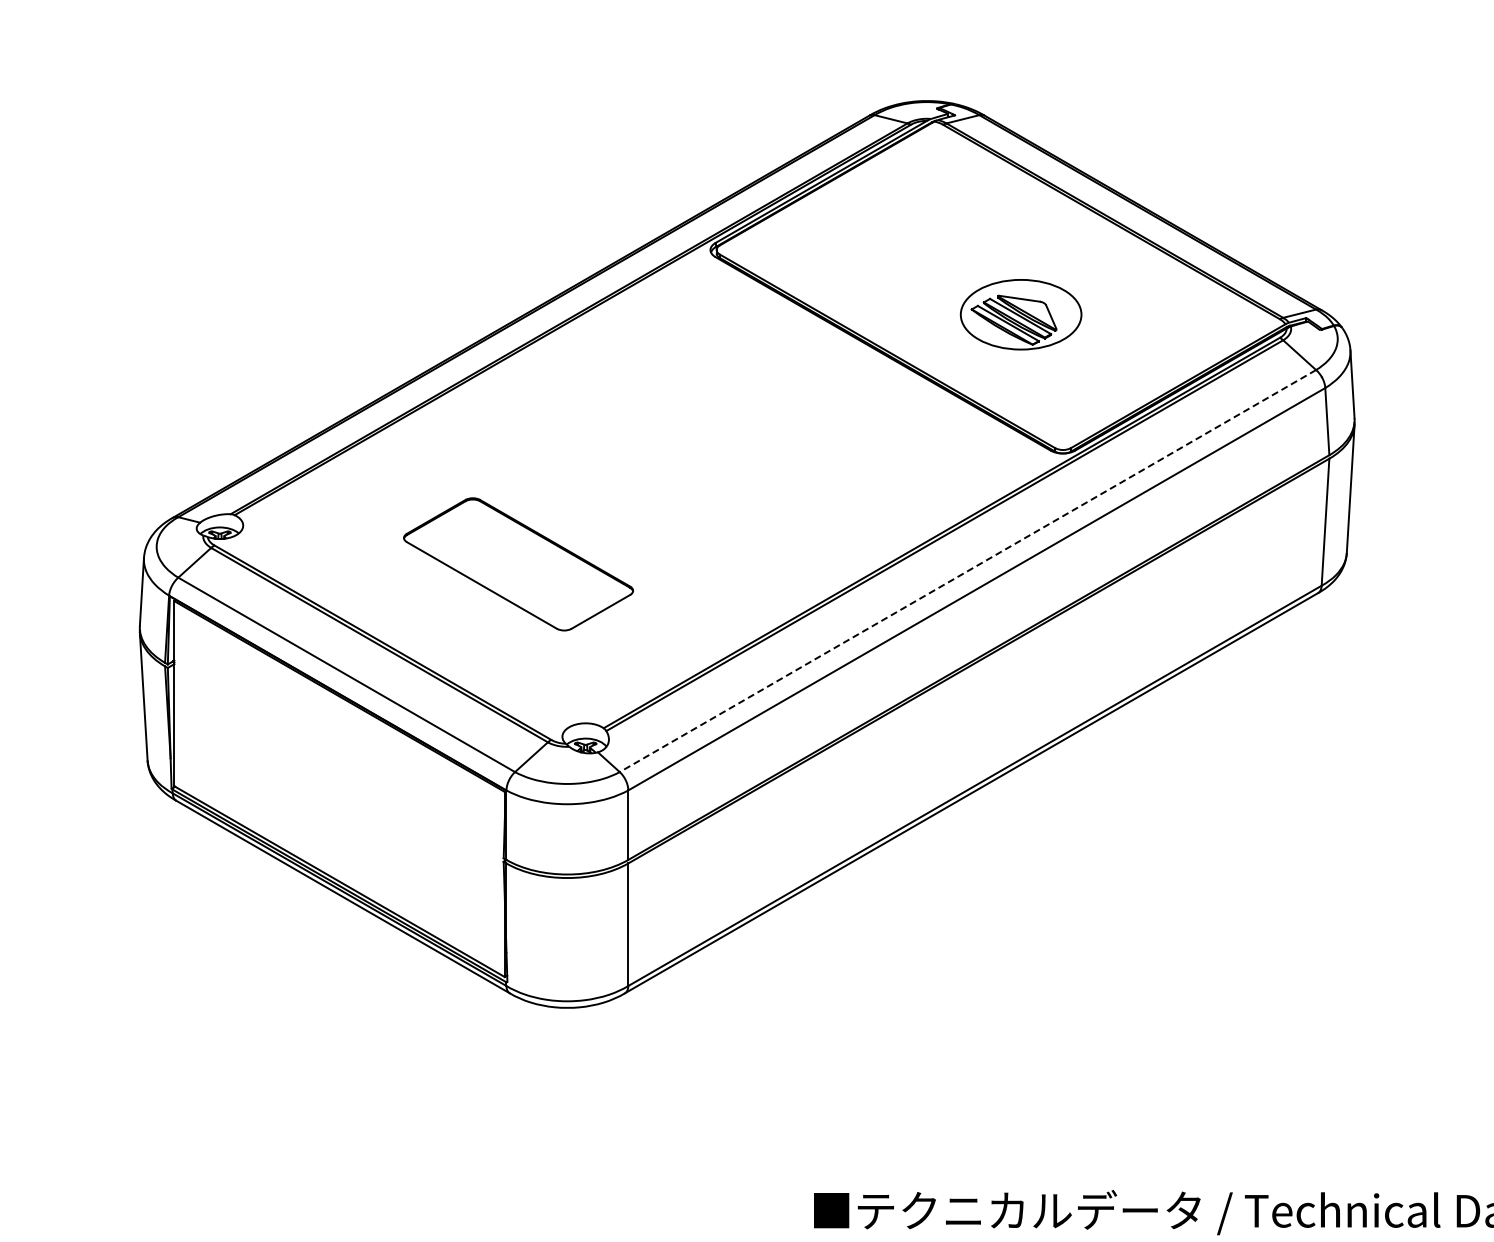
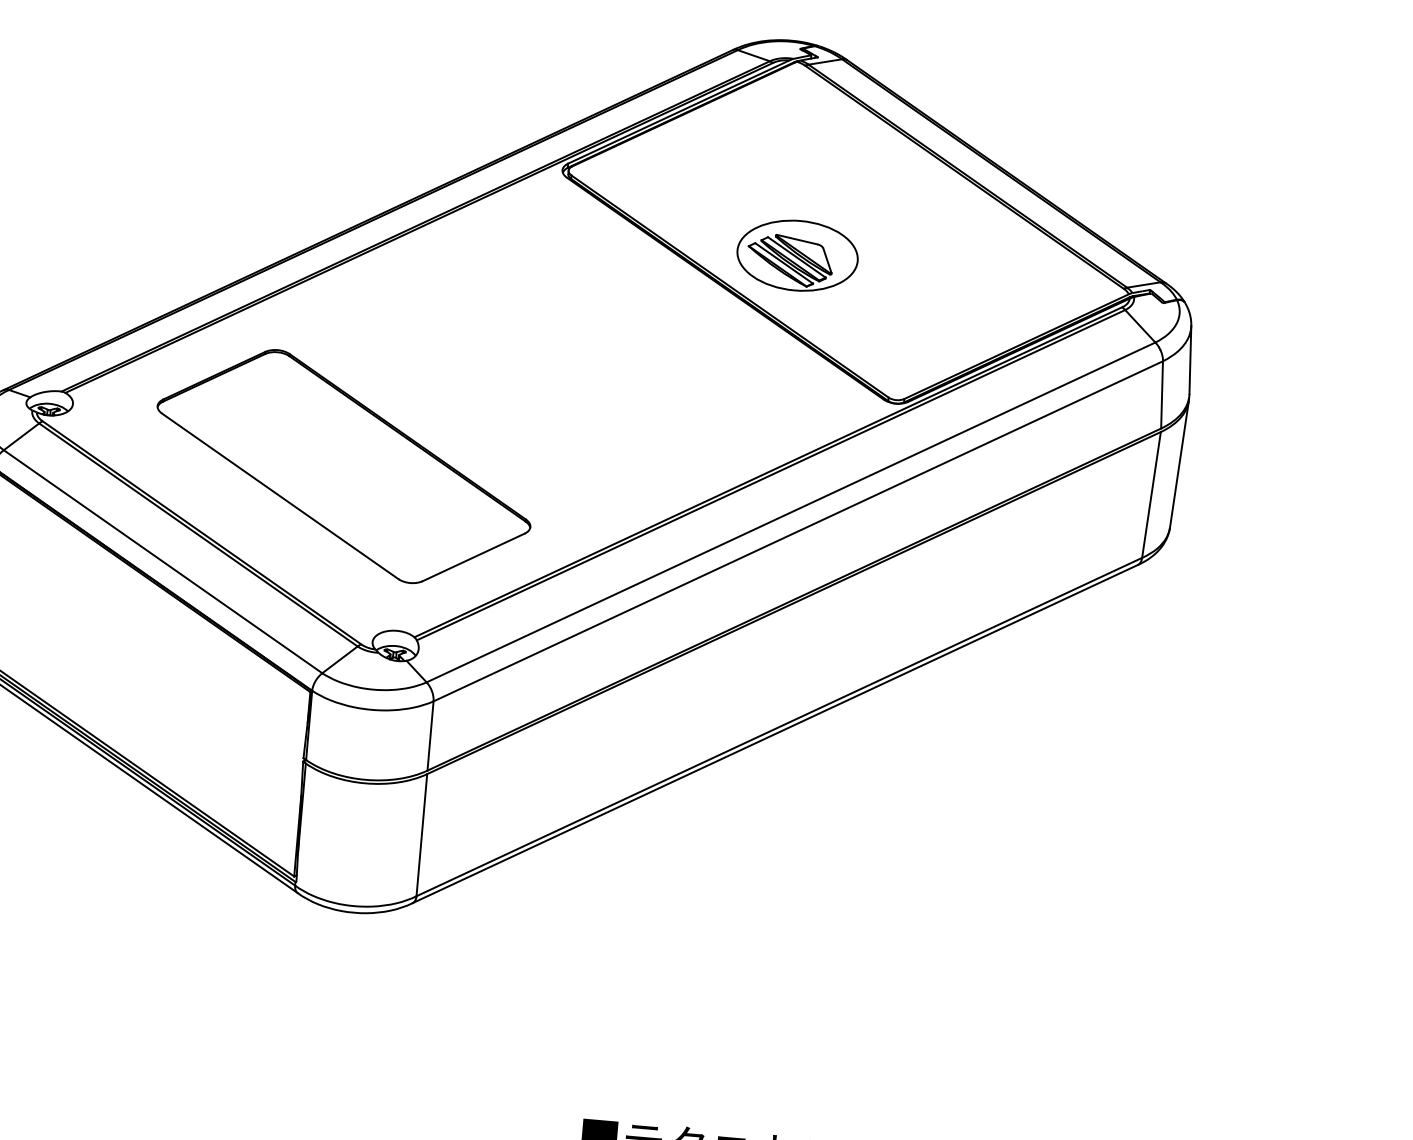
part: (1020, 314) -> (797, 255), moved
part: (518, 564) -> (343, 466), size x1.67
line: (967, 571) -> (790, 512), dashed -> solid

